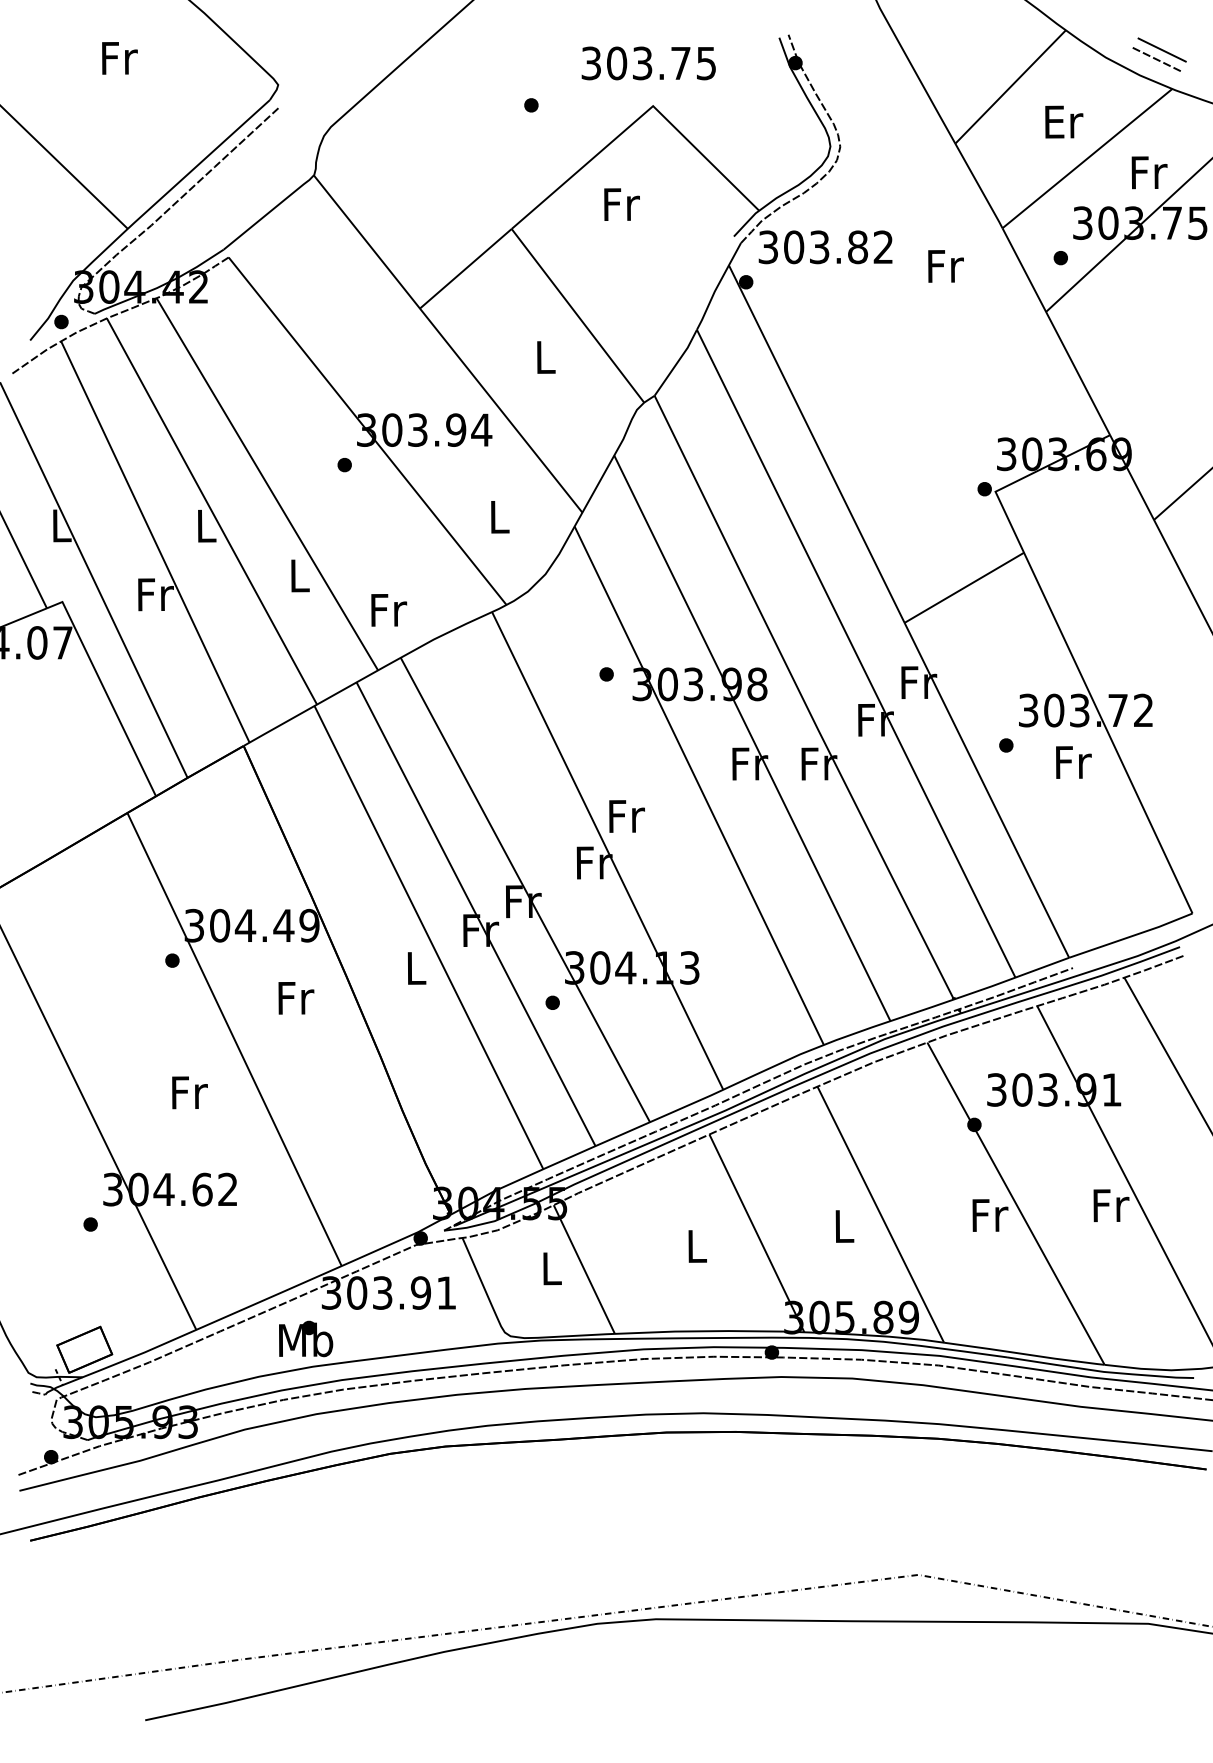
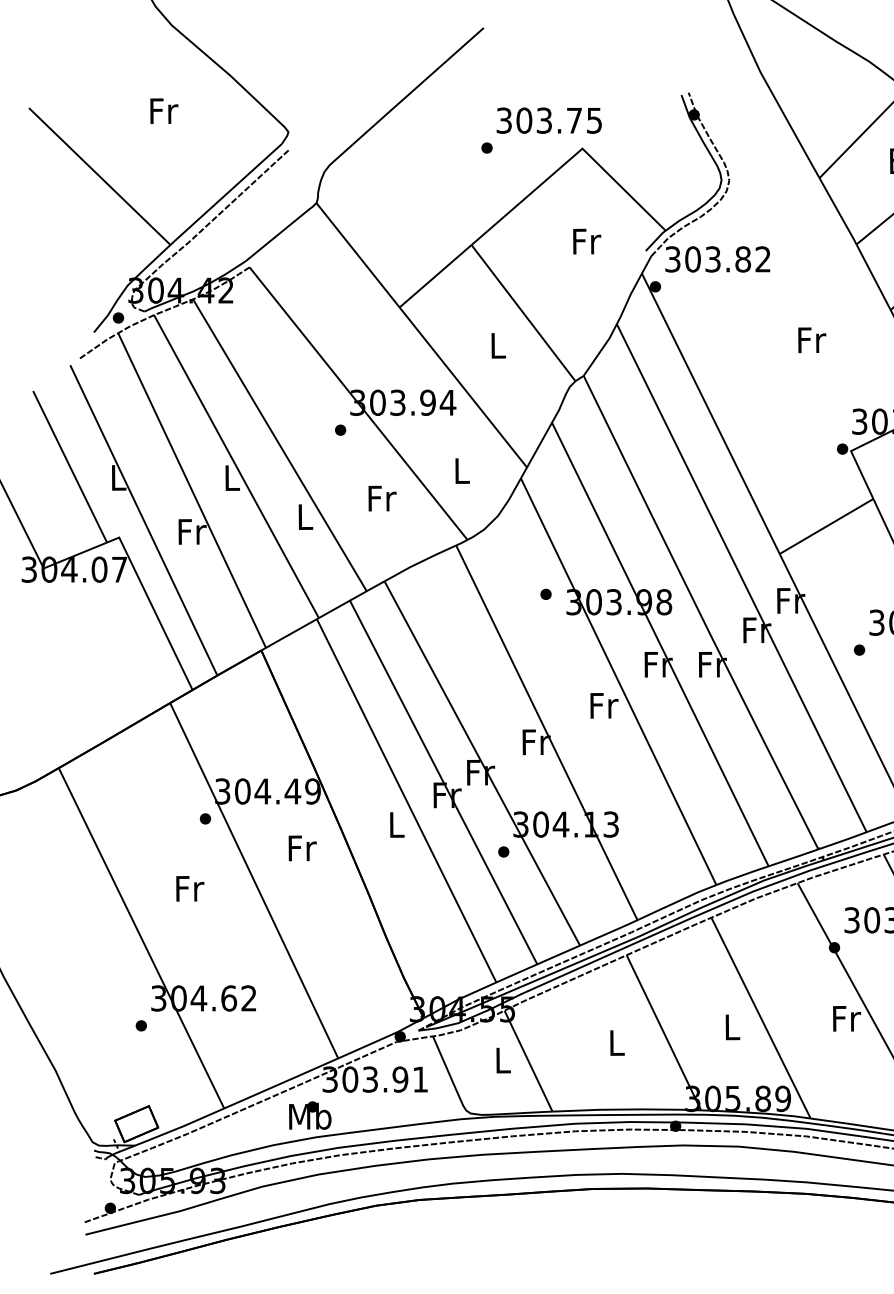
text: (648, 63) -> (549, 120), moved
text: (621, 204) -> (586, 241), moved
text: (945, 266) -> (811, 340), moved
text: (389, 610) -> (382, 498), moved
text: (626, 816) -> (603, 705), moved
text: (189, 1092) -> (189, 888), moved

